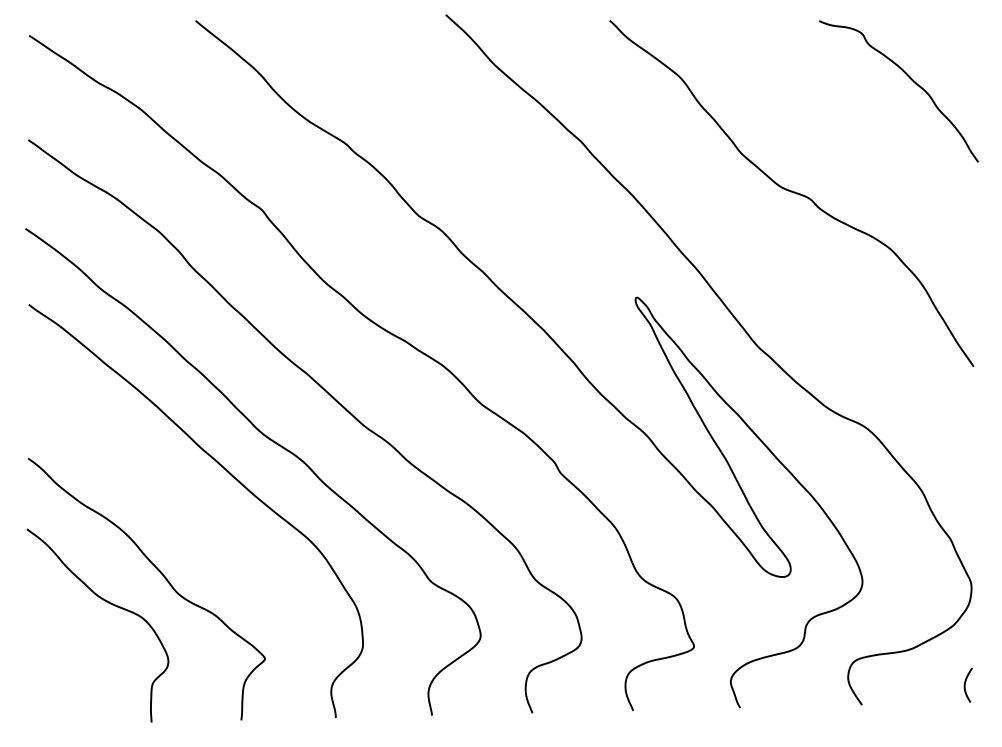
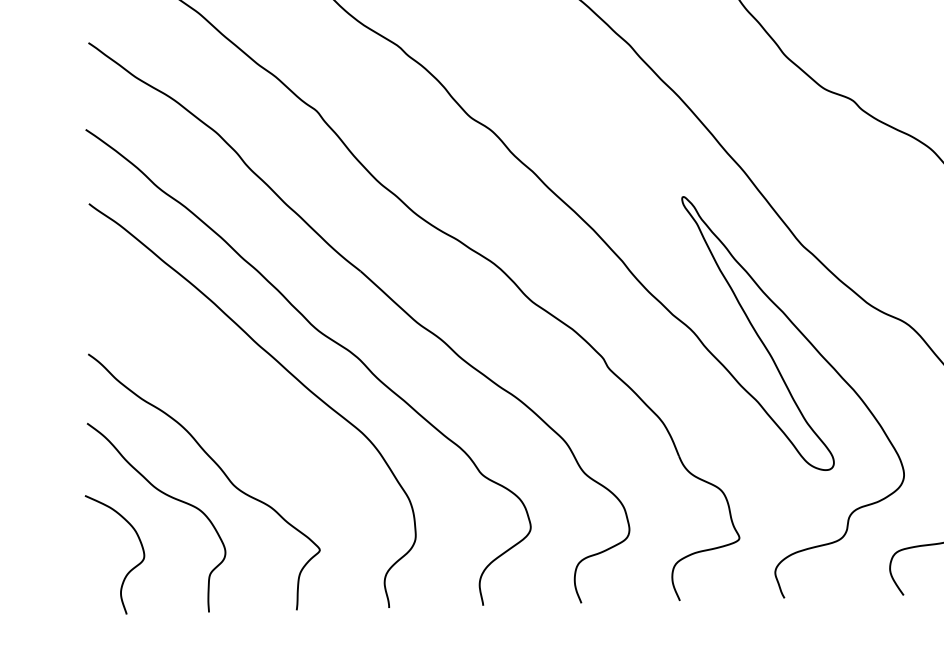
curve: (71, 678) -> (130, 569), added

